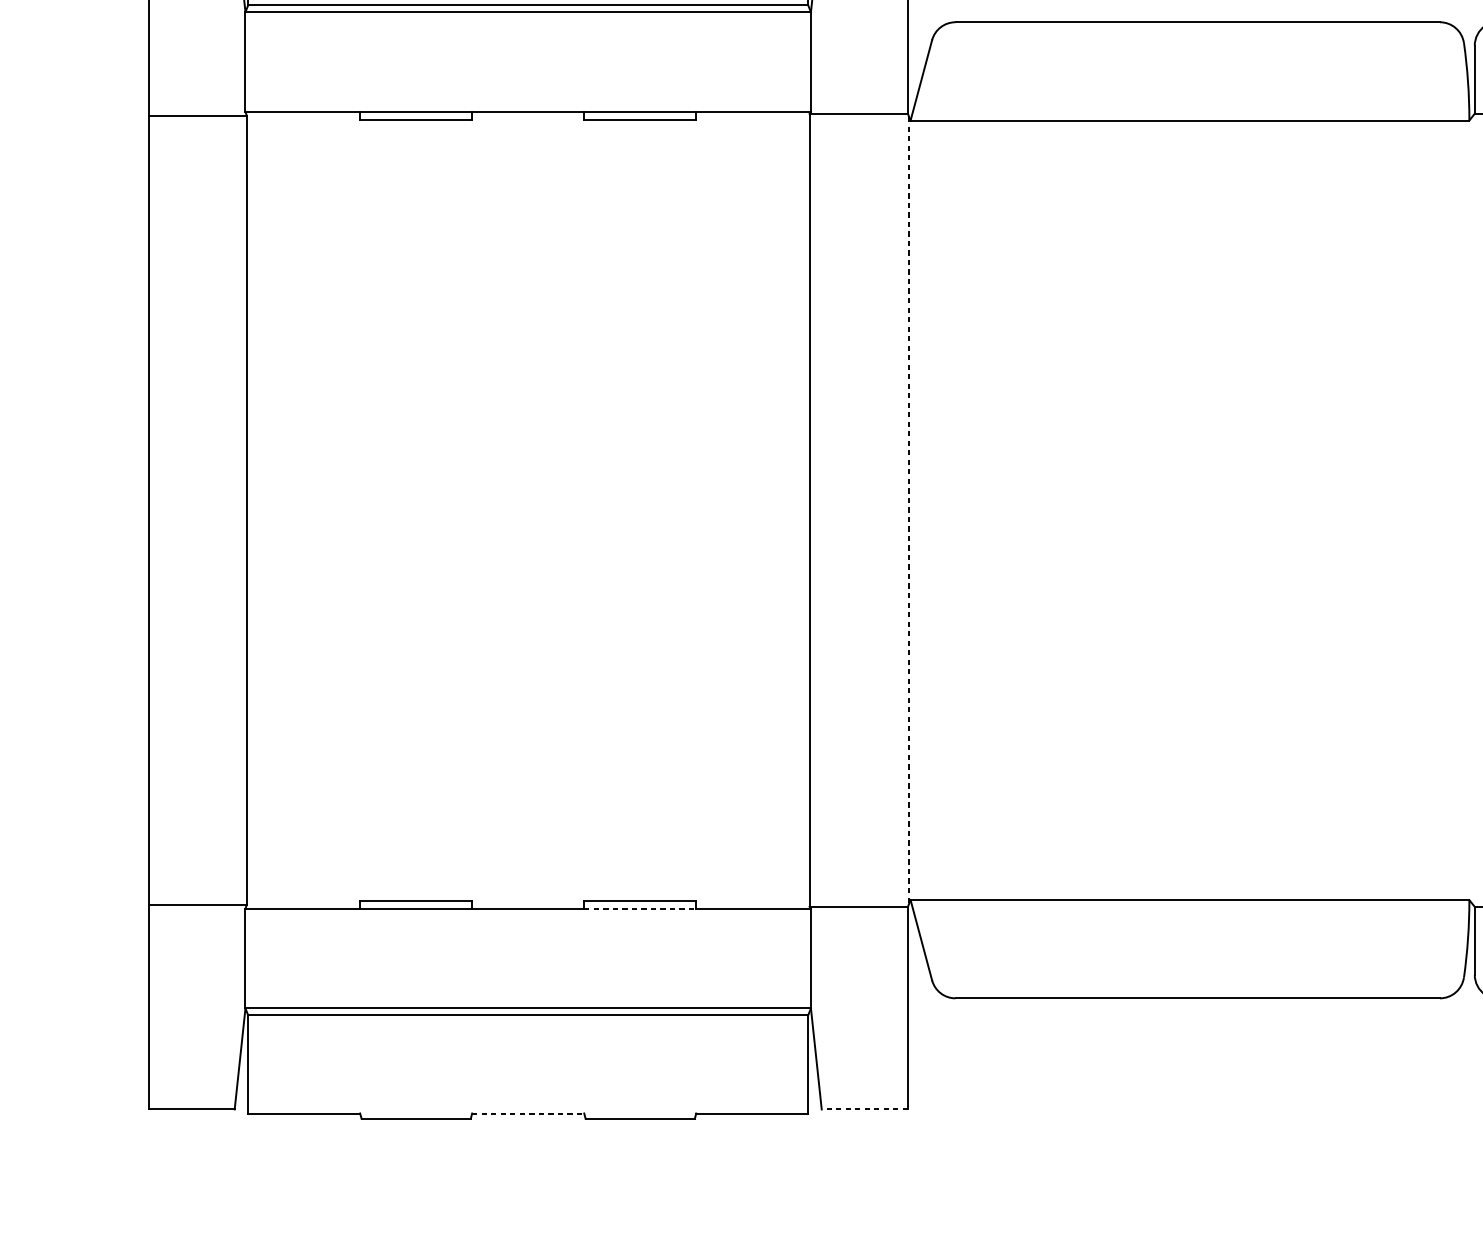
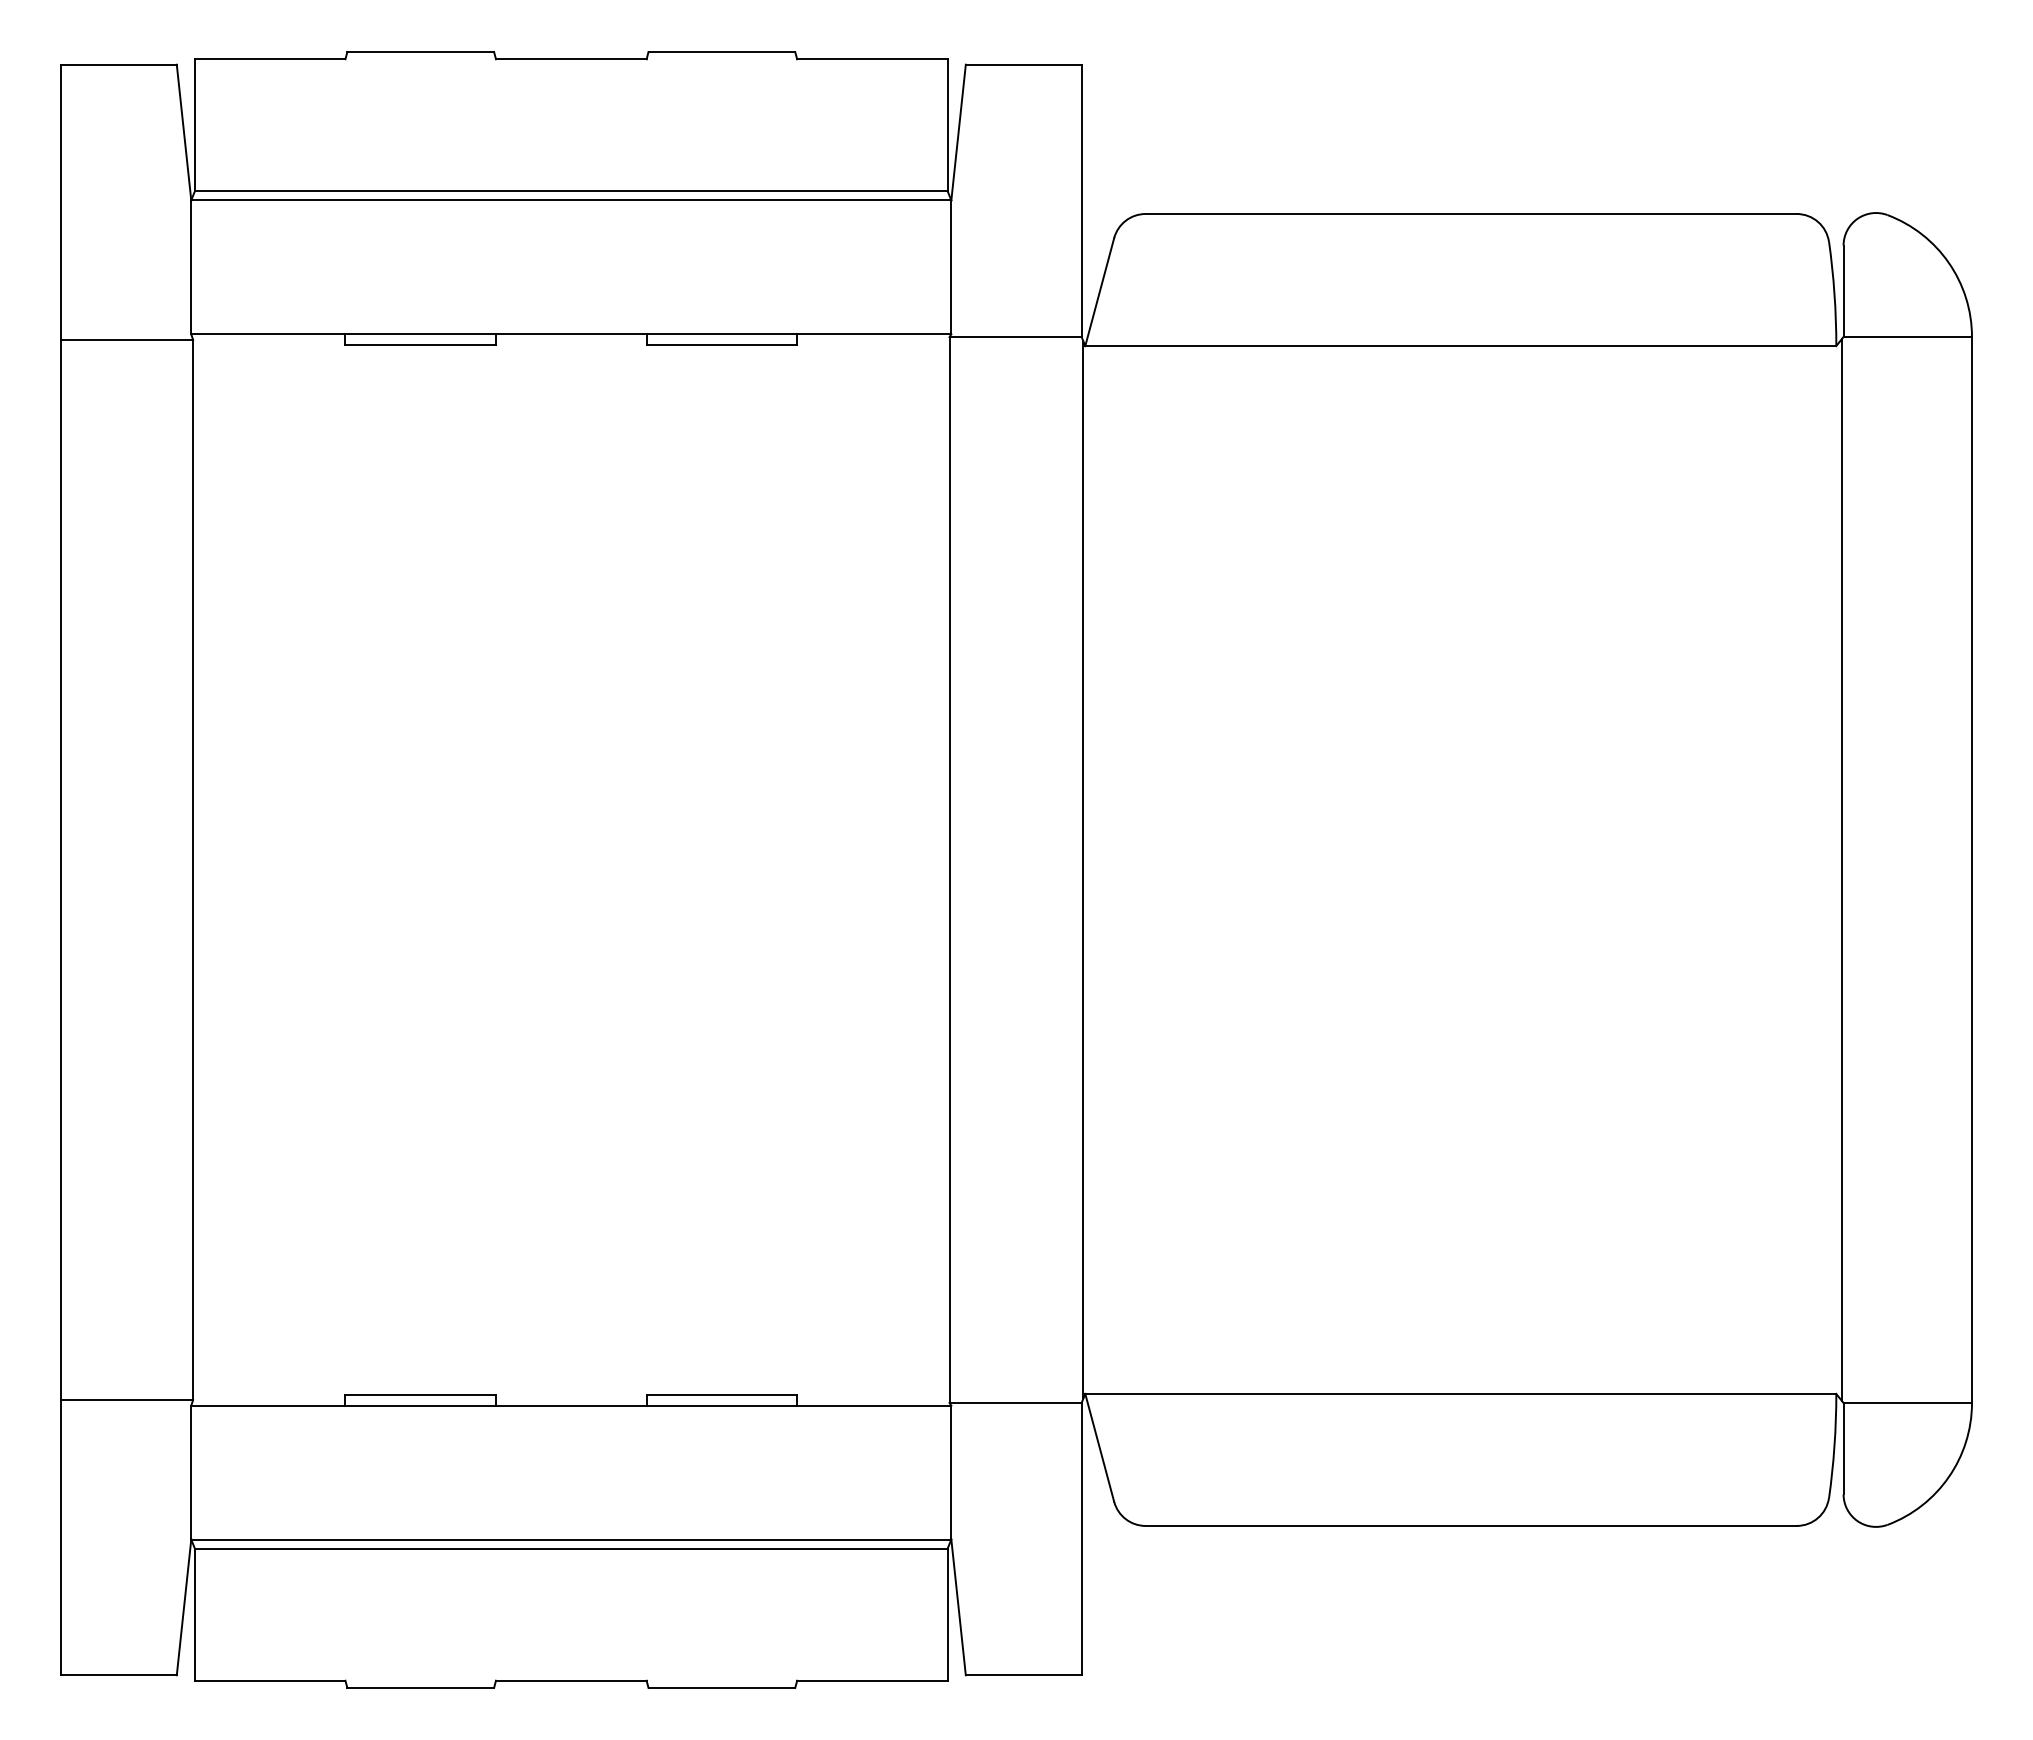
line: (1473, 509) -> (1841, 869), added
line: (909, 510) -> (1083, 870), dashed -> solid
line: (640, 908) -> (722, 1405), dashed -> solid
line: (864, 1109) -> (1023, 1675), dashed -> solid
line: (528, 1113) -> (571, 1680), dashed -> solid

